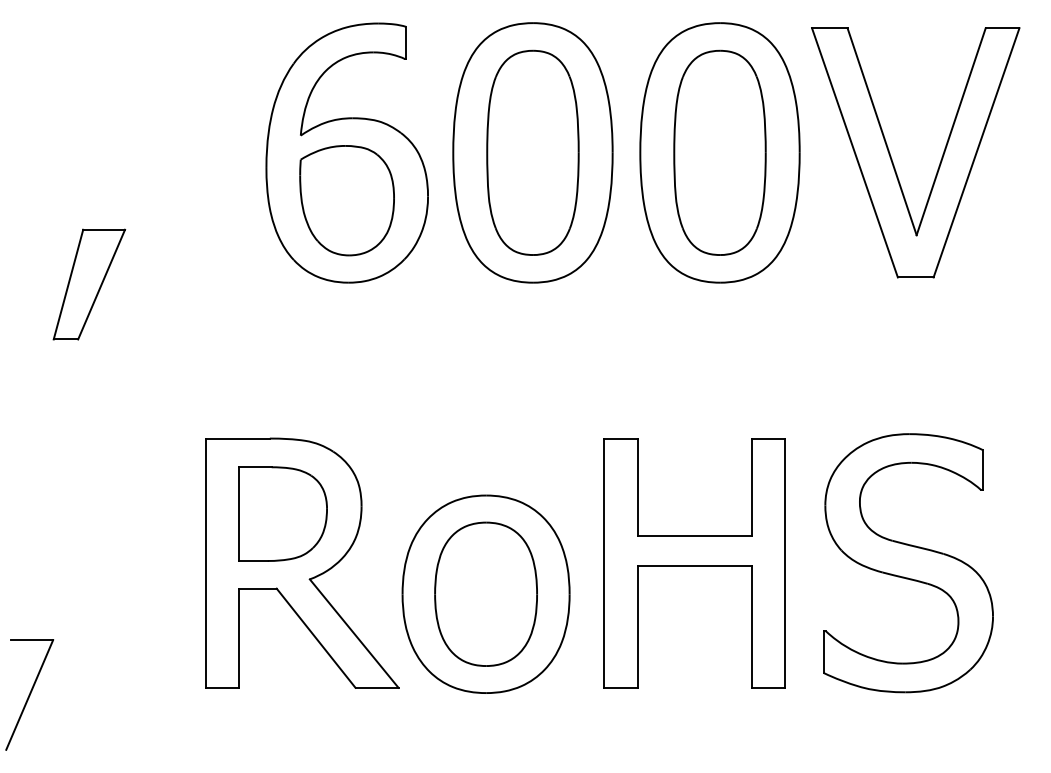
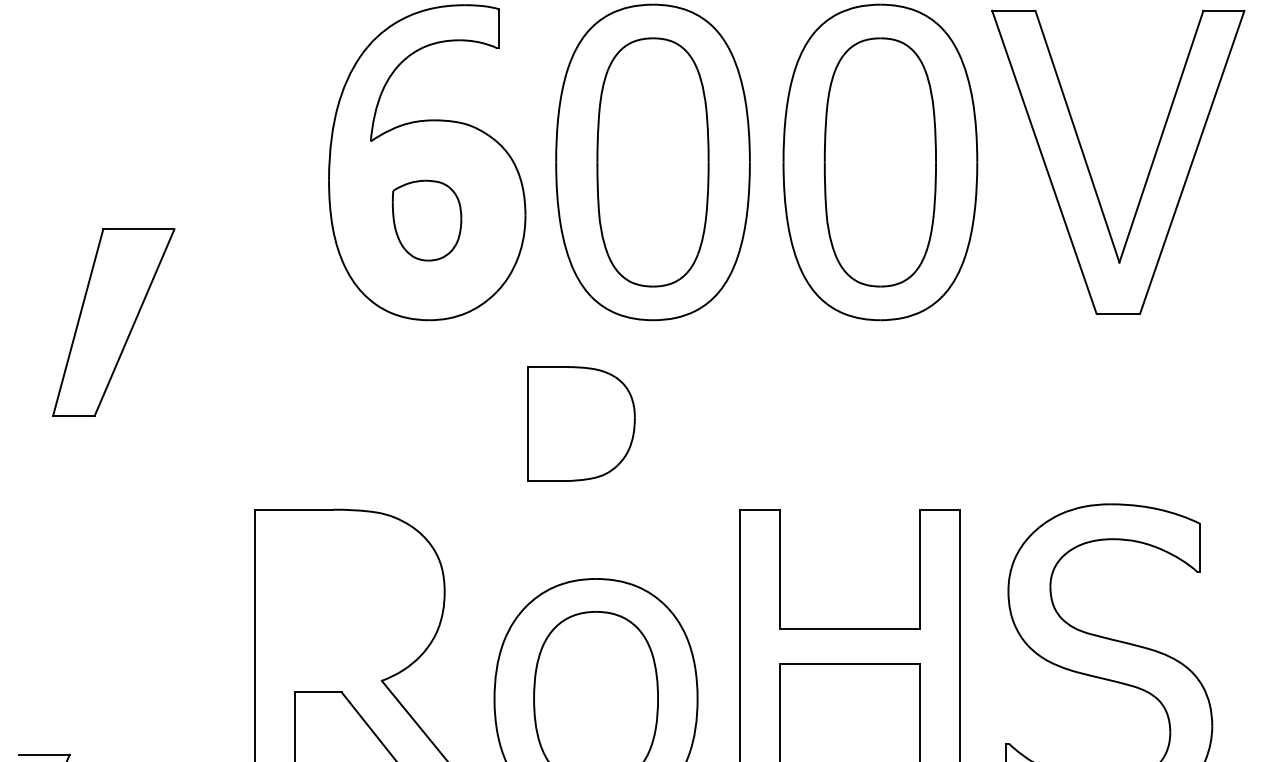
part: (346, 200) -> (426, 220), size x0.6
part: (89, 284) -> (113, 322), size x1.4
part: (282, 513) -> (580, 423), moved

